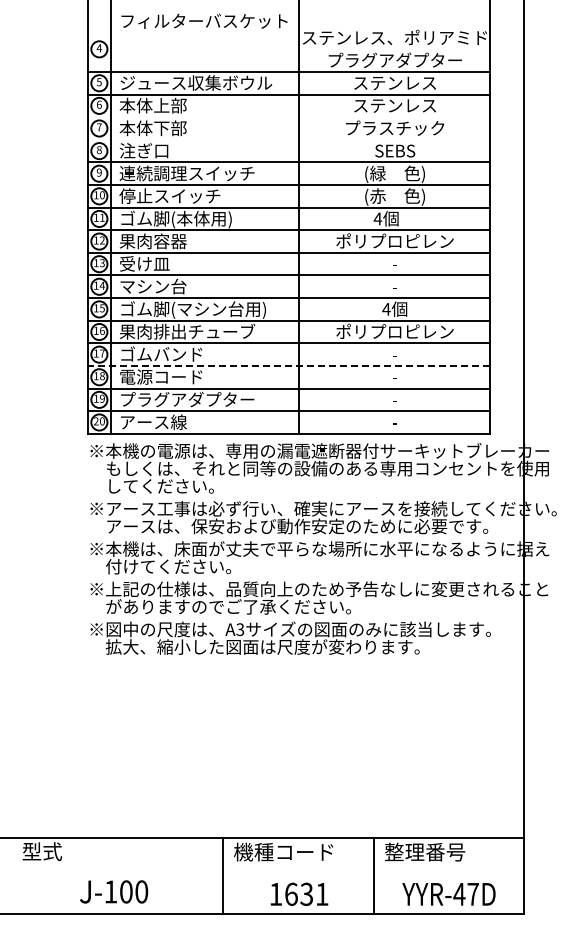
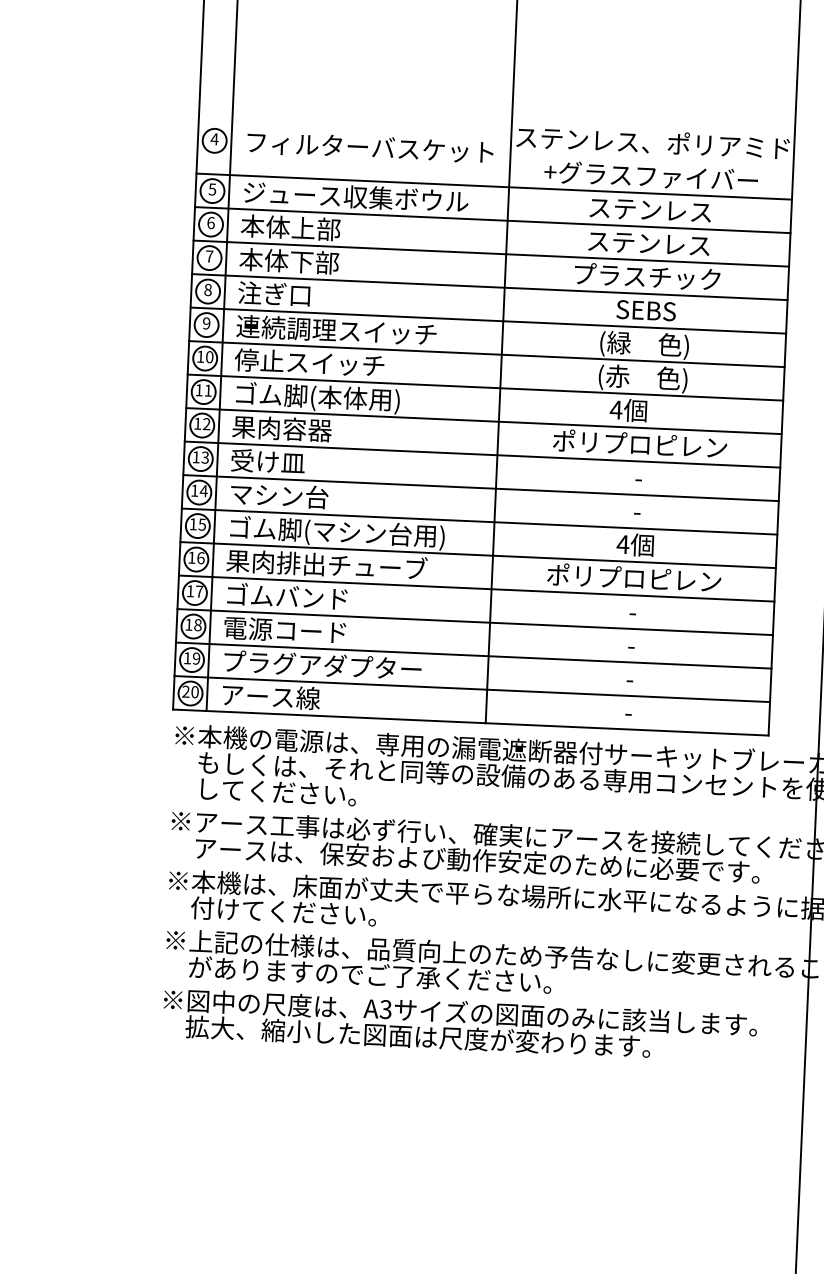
text: (204, 20) -> (370, 146), moved
text: (394, 59) -> (651, 174), プラグアダプター -> +グラスファイバー
line: (289, 117) -> (491, 254), added
line: (289, 139) -> (490, 286), added
line: (288, 365) -> (474, 621), dashed -> solid

